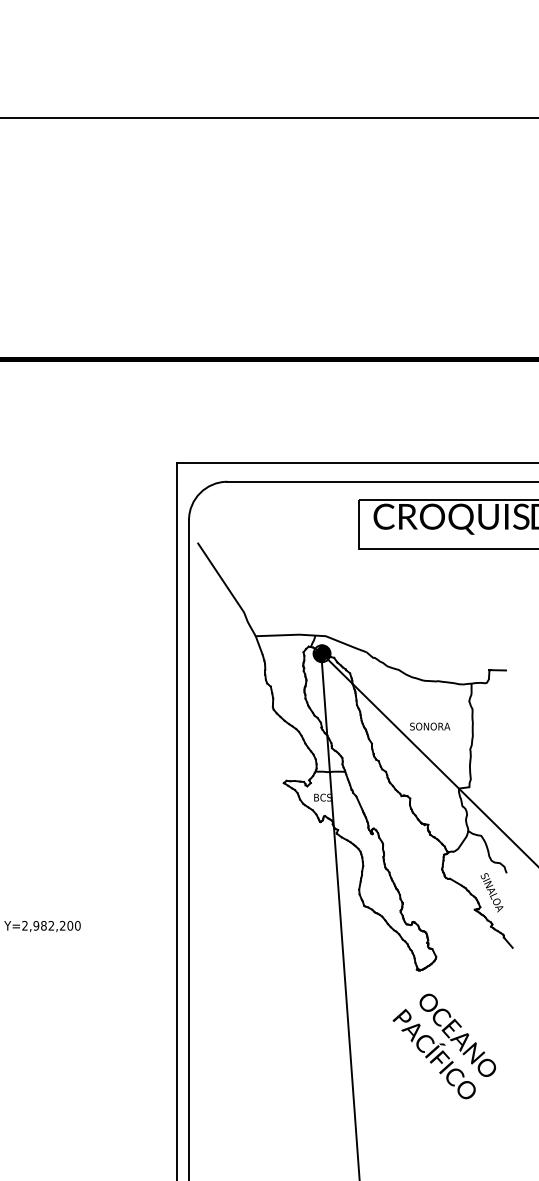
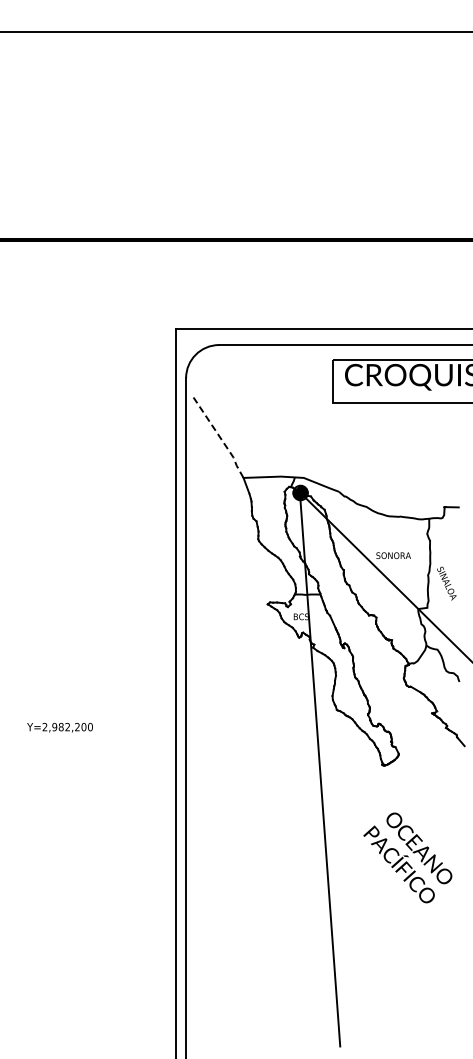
line: (228, 589) -> (220, 437), solid -> dashed
text: (491, 892) -> (446, 583), moved
text: (443, 1045) -> (407, 857), moved

